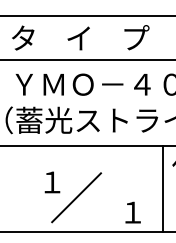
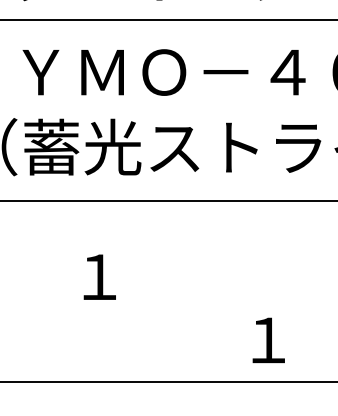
line: (162, 188) -> (330, 289), removed
line: (76, 197) -> (150, 308), removed

